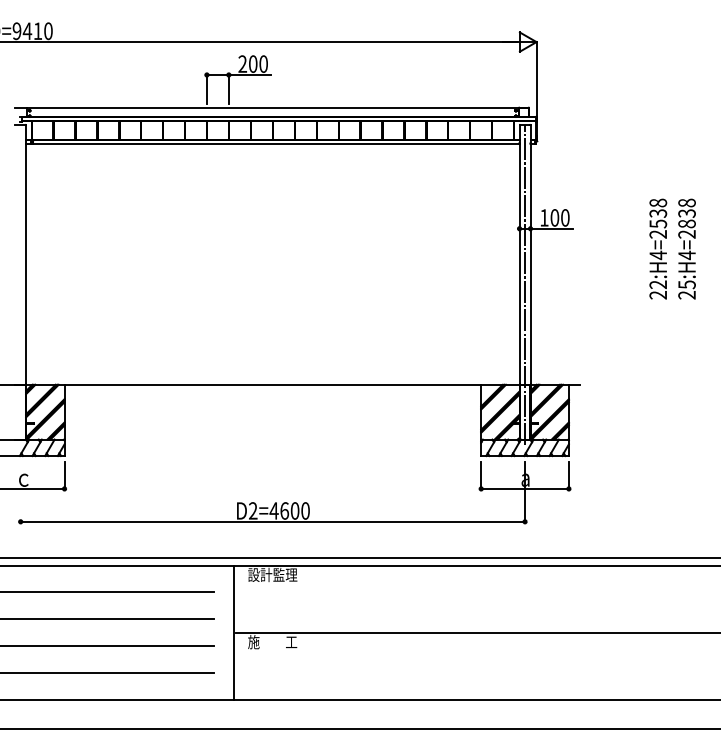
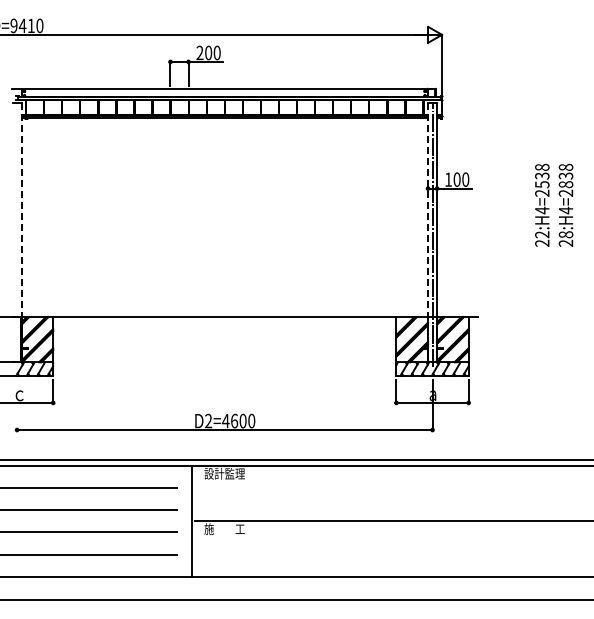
line: (26, 254) -> (21, 209), solid -> dashed
line: (520, 254) -> (428, 209), solid -> dashed
text: (686, 284) -> (565, 234), 25:H4=2838 -> 28:H4=2838

